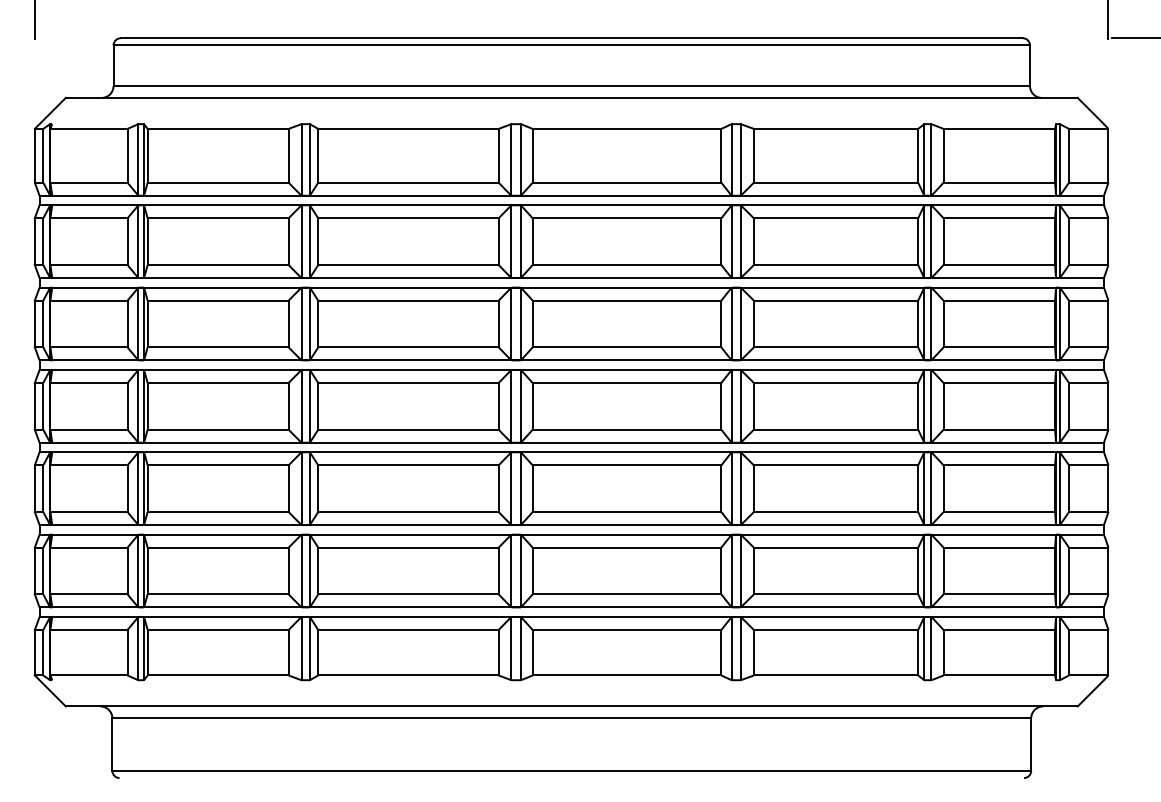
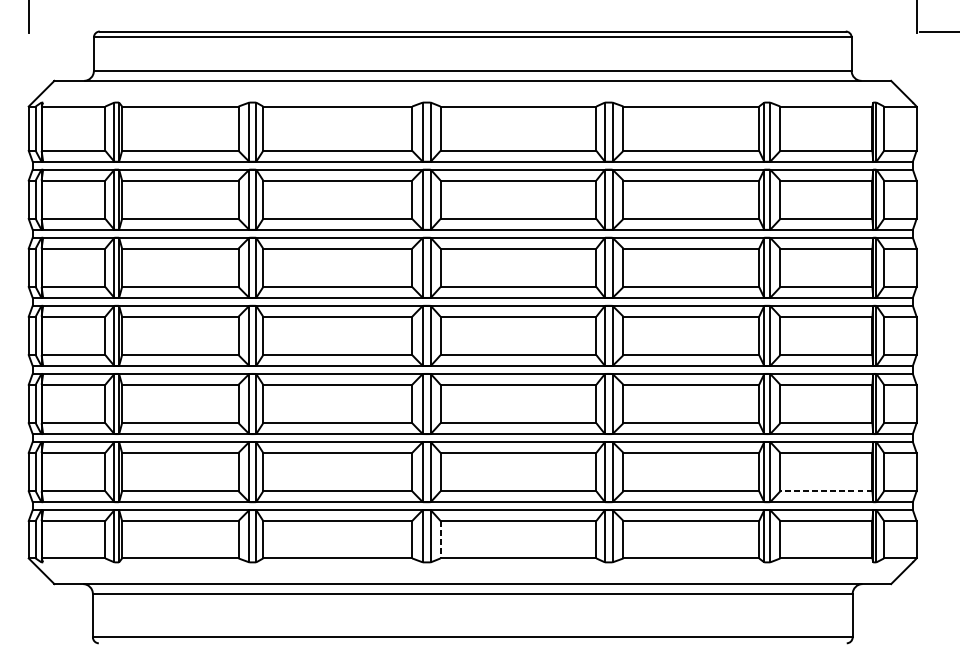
line: (999, 594) -> (826, 491), solid -> dashed
line: (532, 652) -> (440, 539), solid -> dashed

